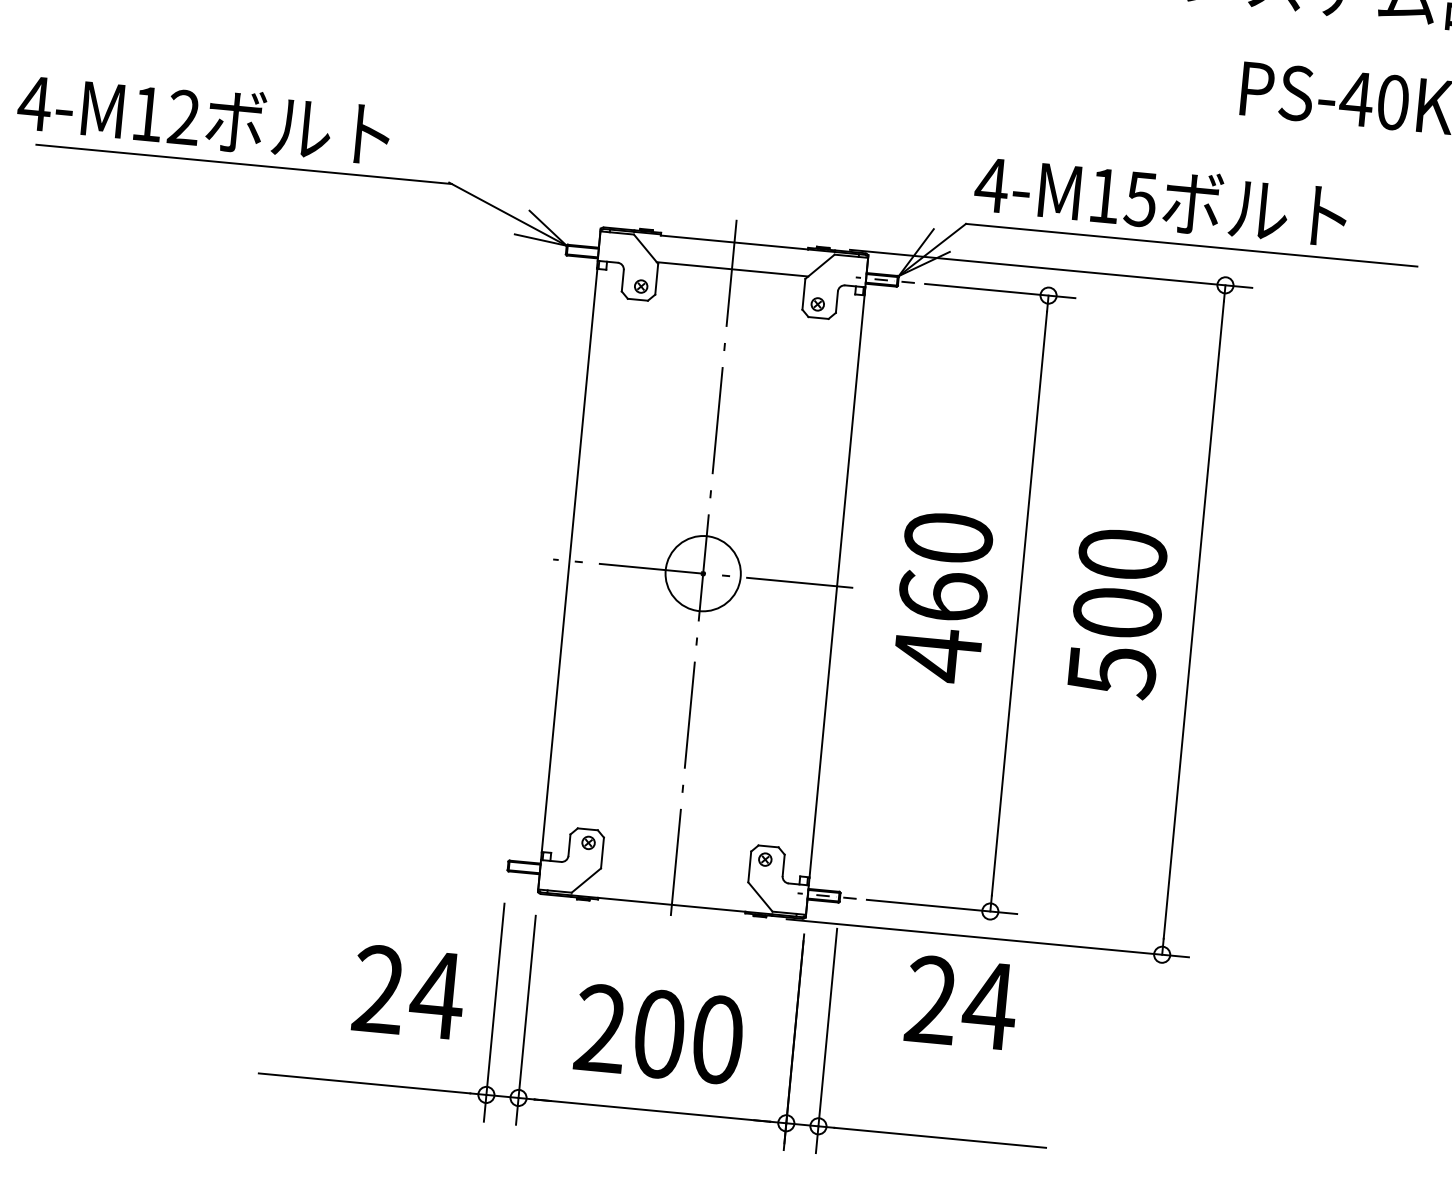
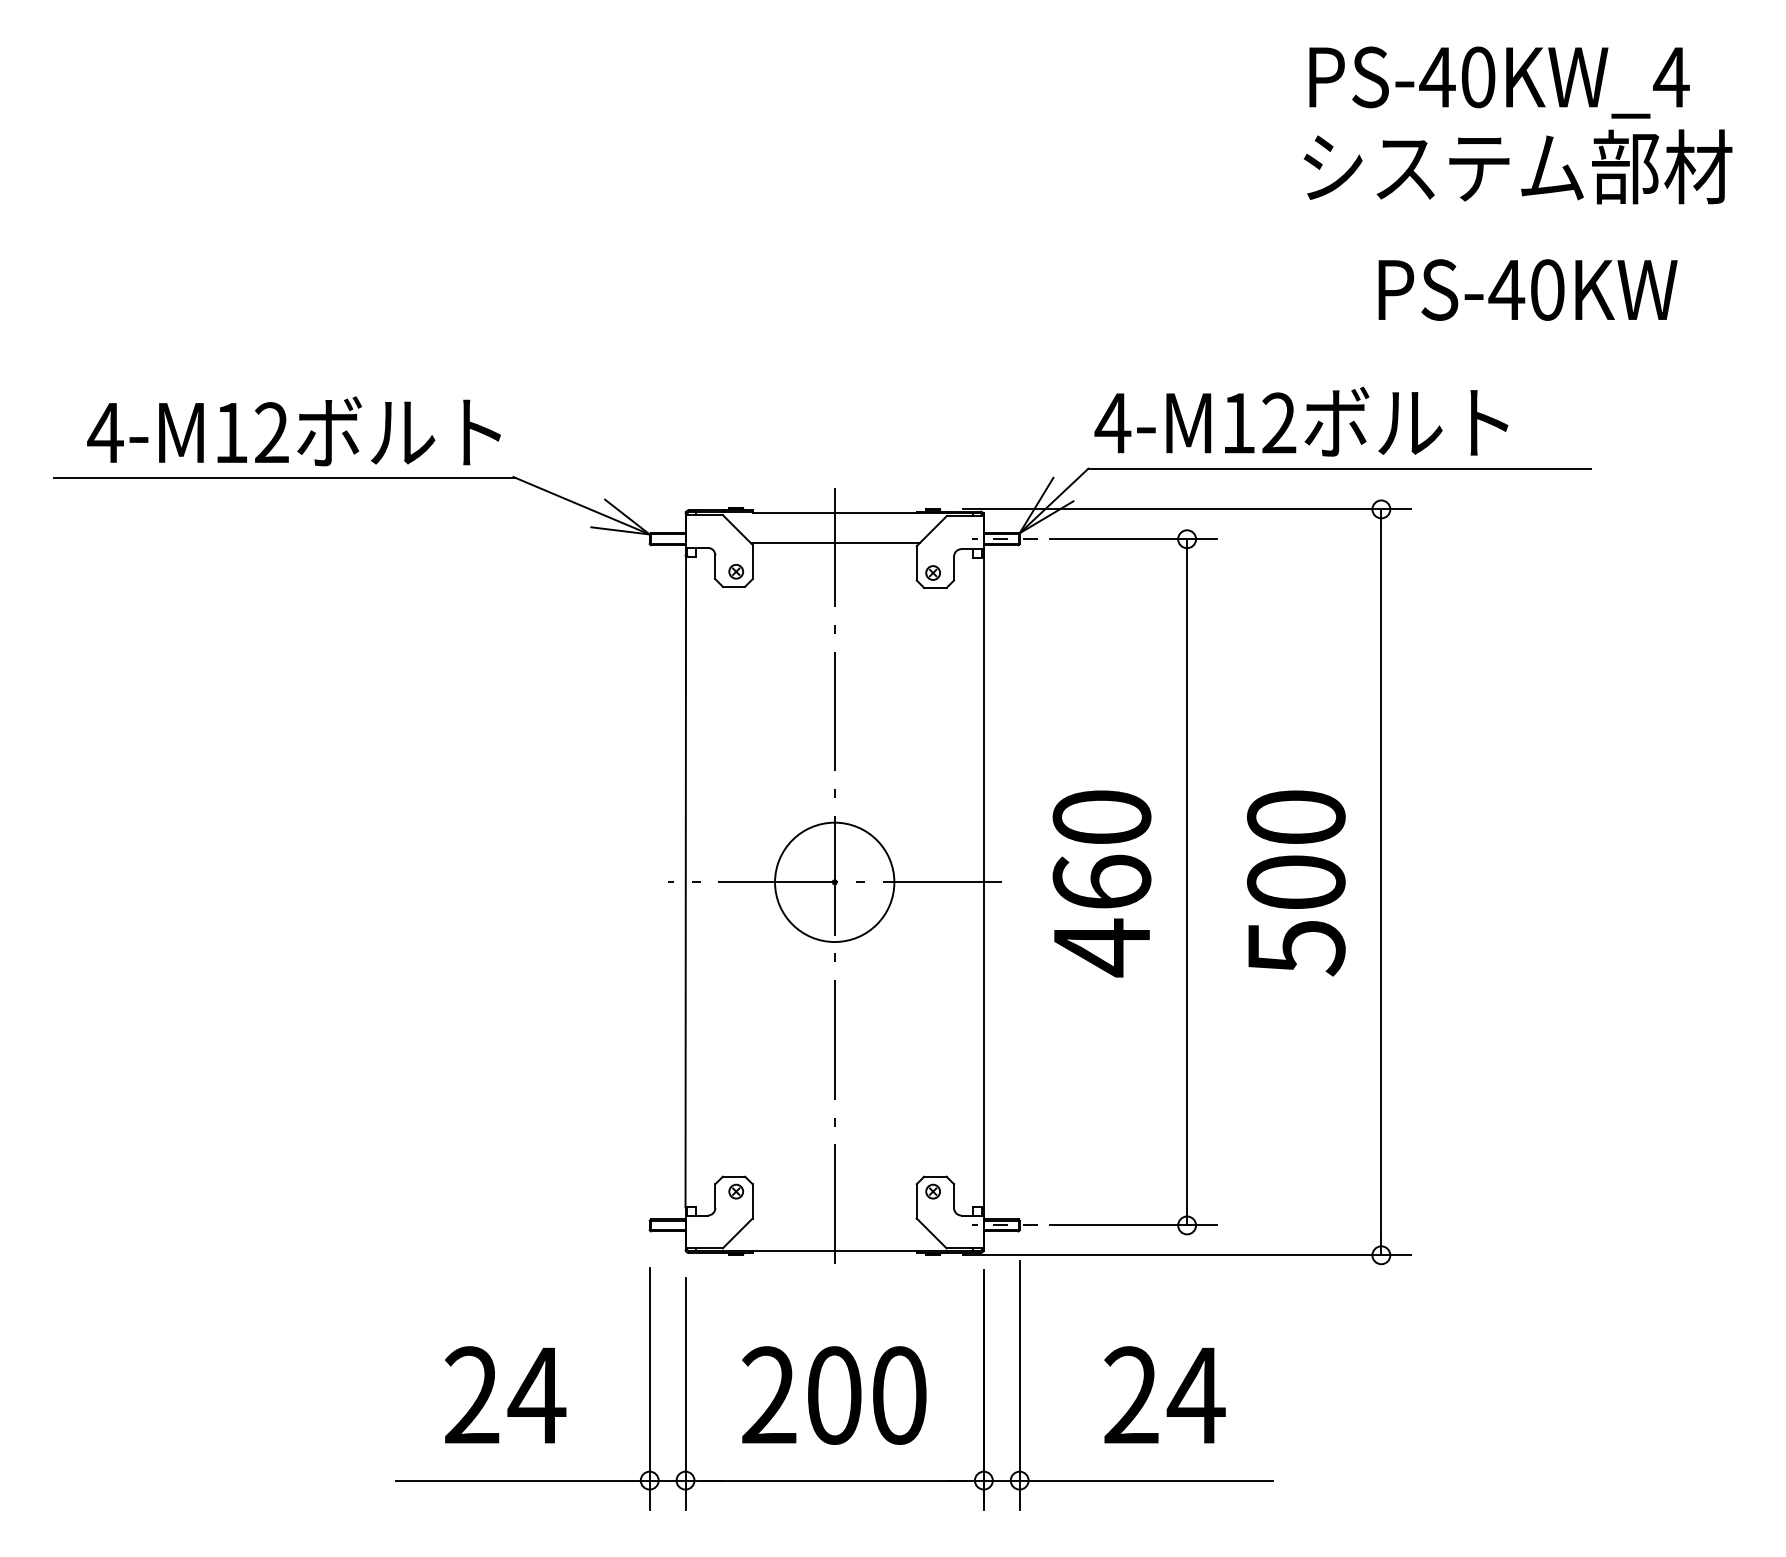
text: (203, 118) -> (293, 431), moved
text: (1140, 199) -> (1278, 423), 4-M15 -> 4-M12
circle: (702, 573) -> (834, 882), size x1.43
text: (409, 991) -> (505, 1394), moved
text: (961, 1002) -> (1164, 1394), moved

